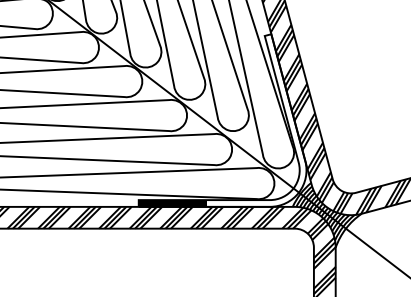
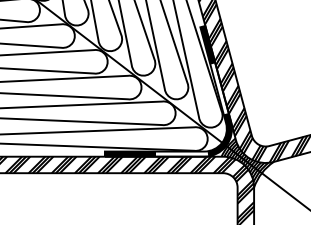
fill: (274, 59) -> (207, 45), added
fill: (290, 177) -> (219, 134), added

